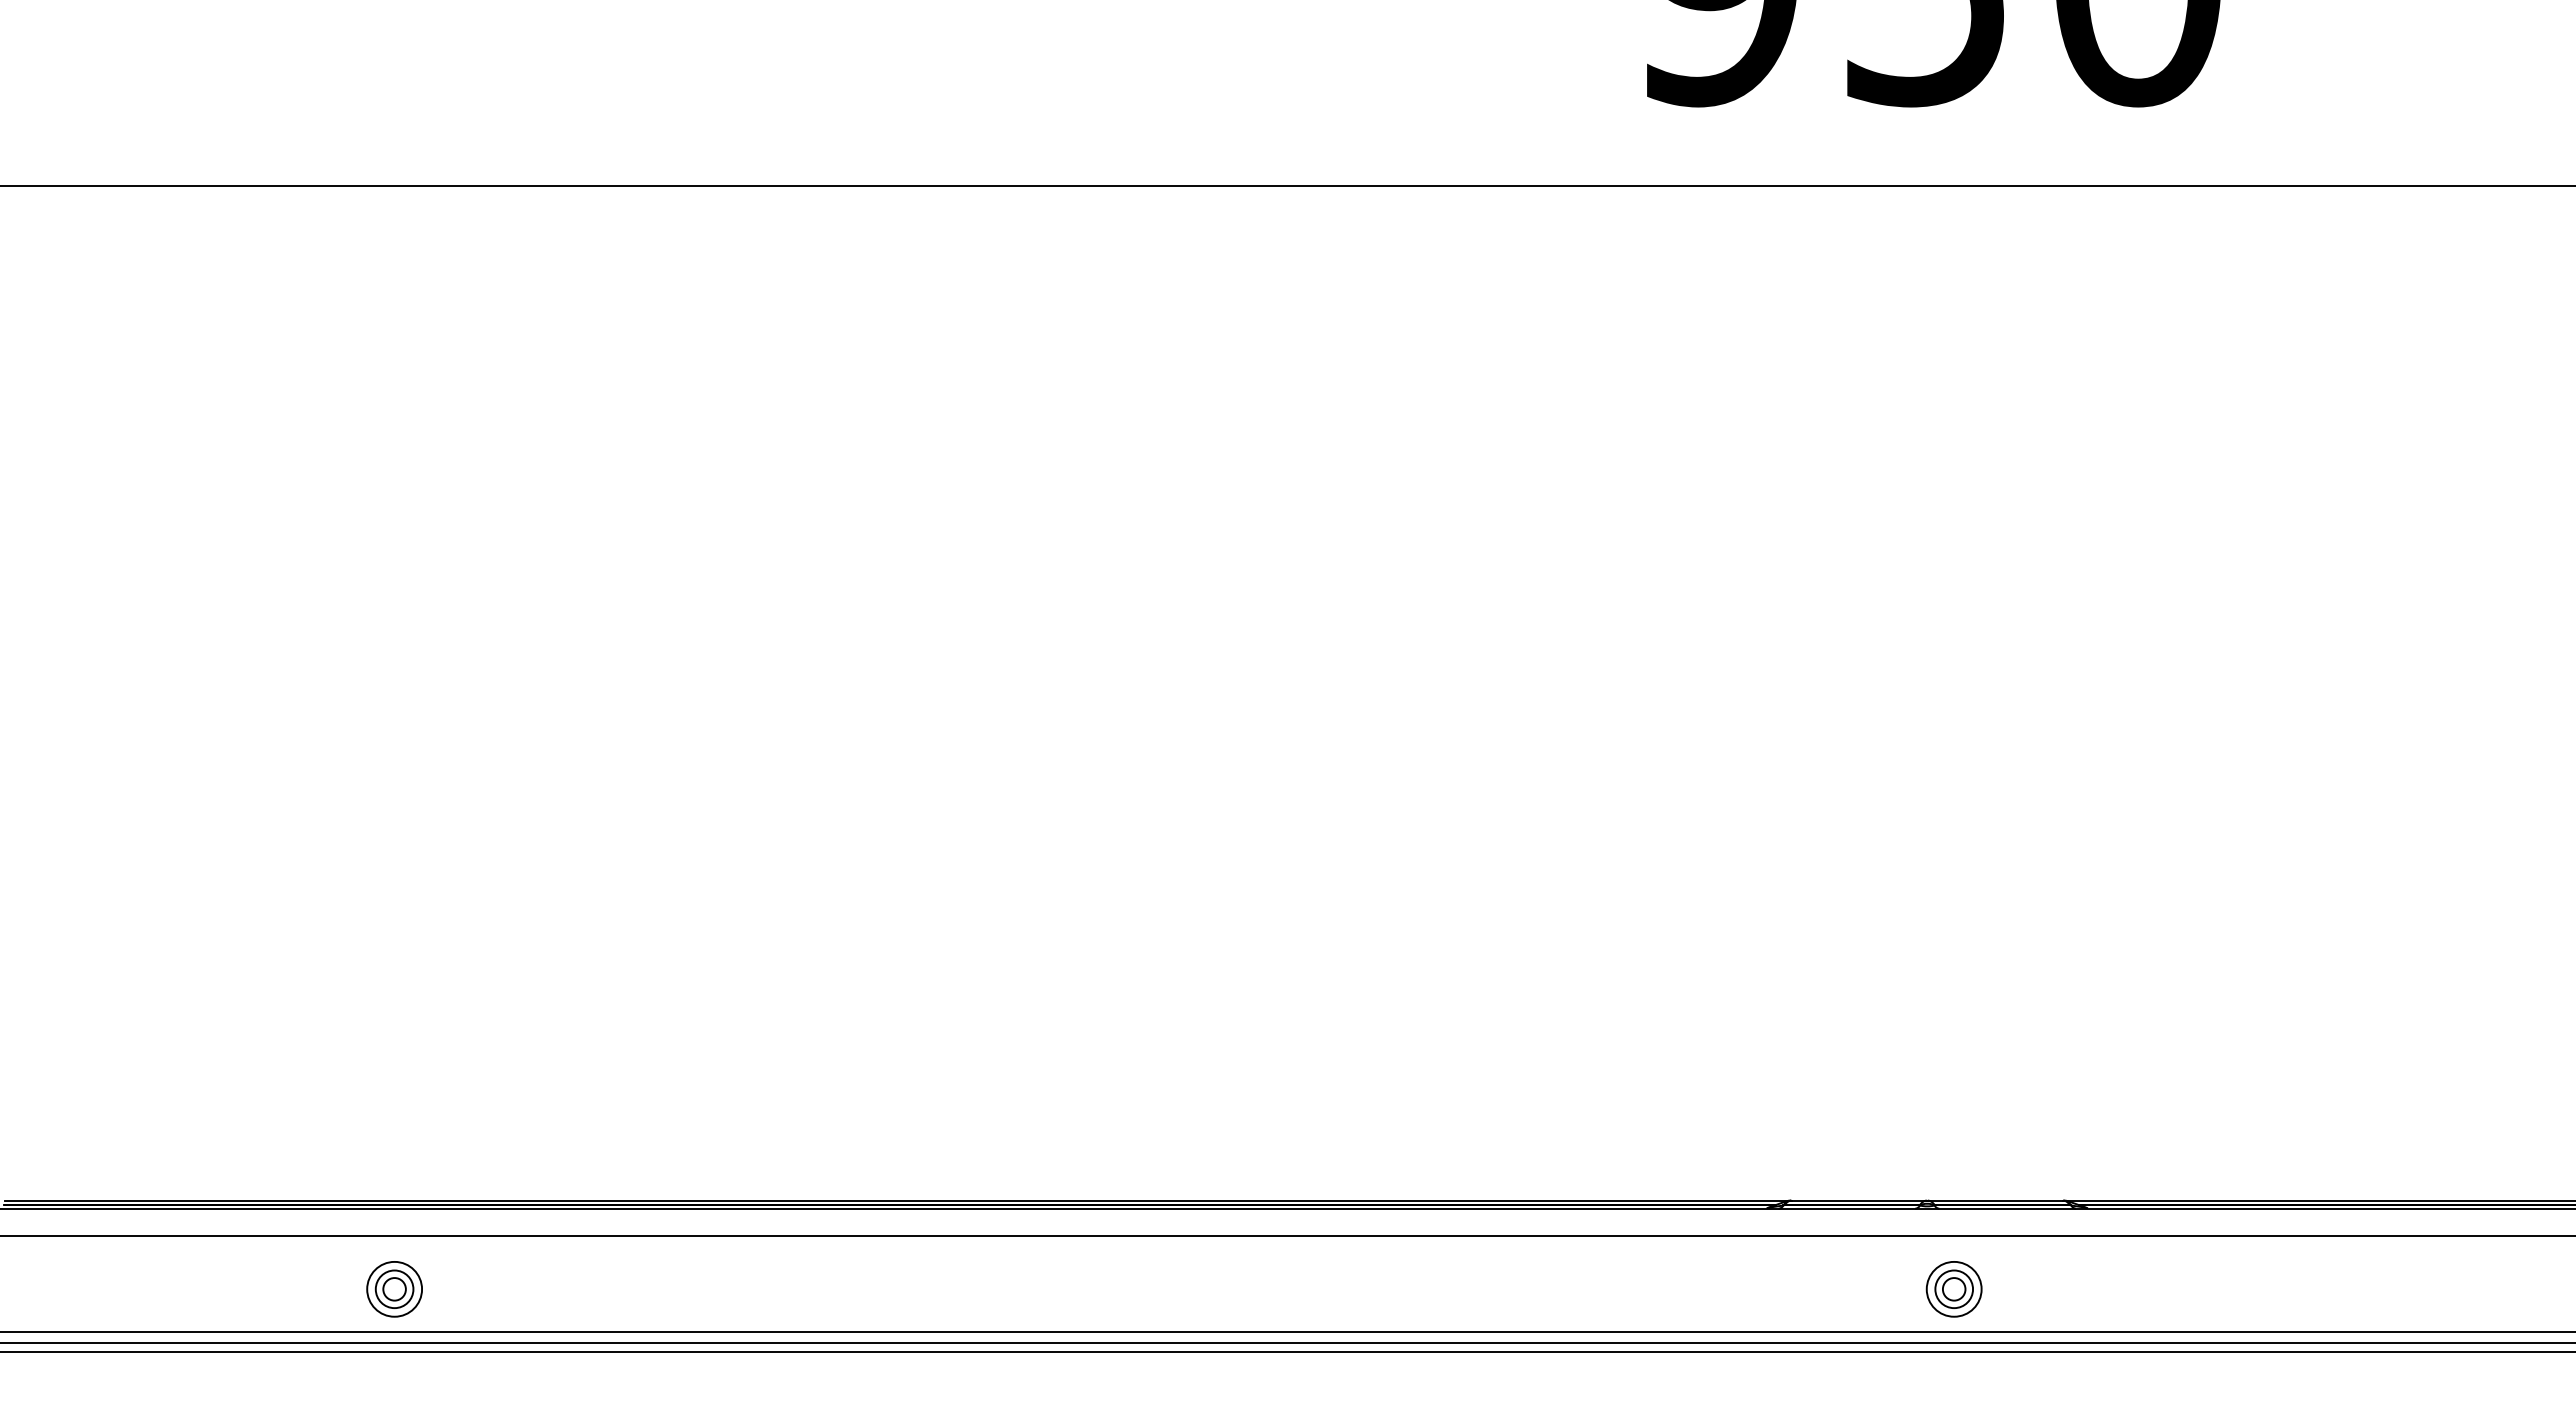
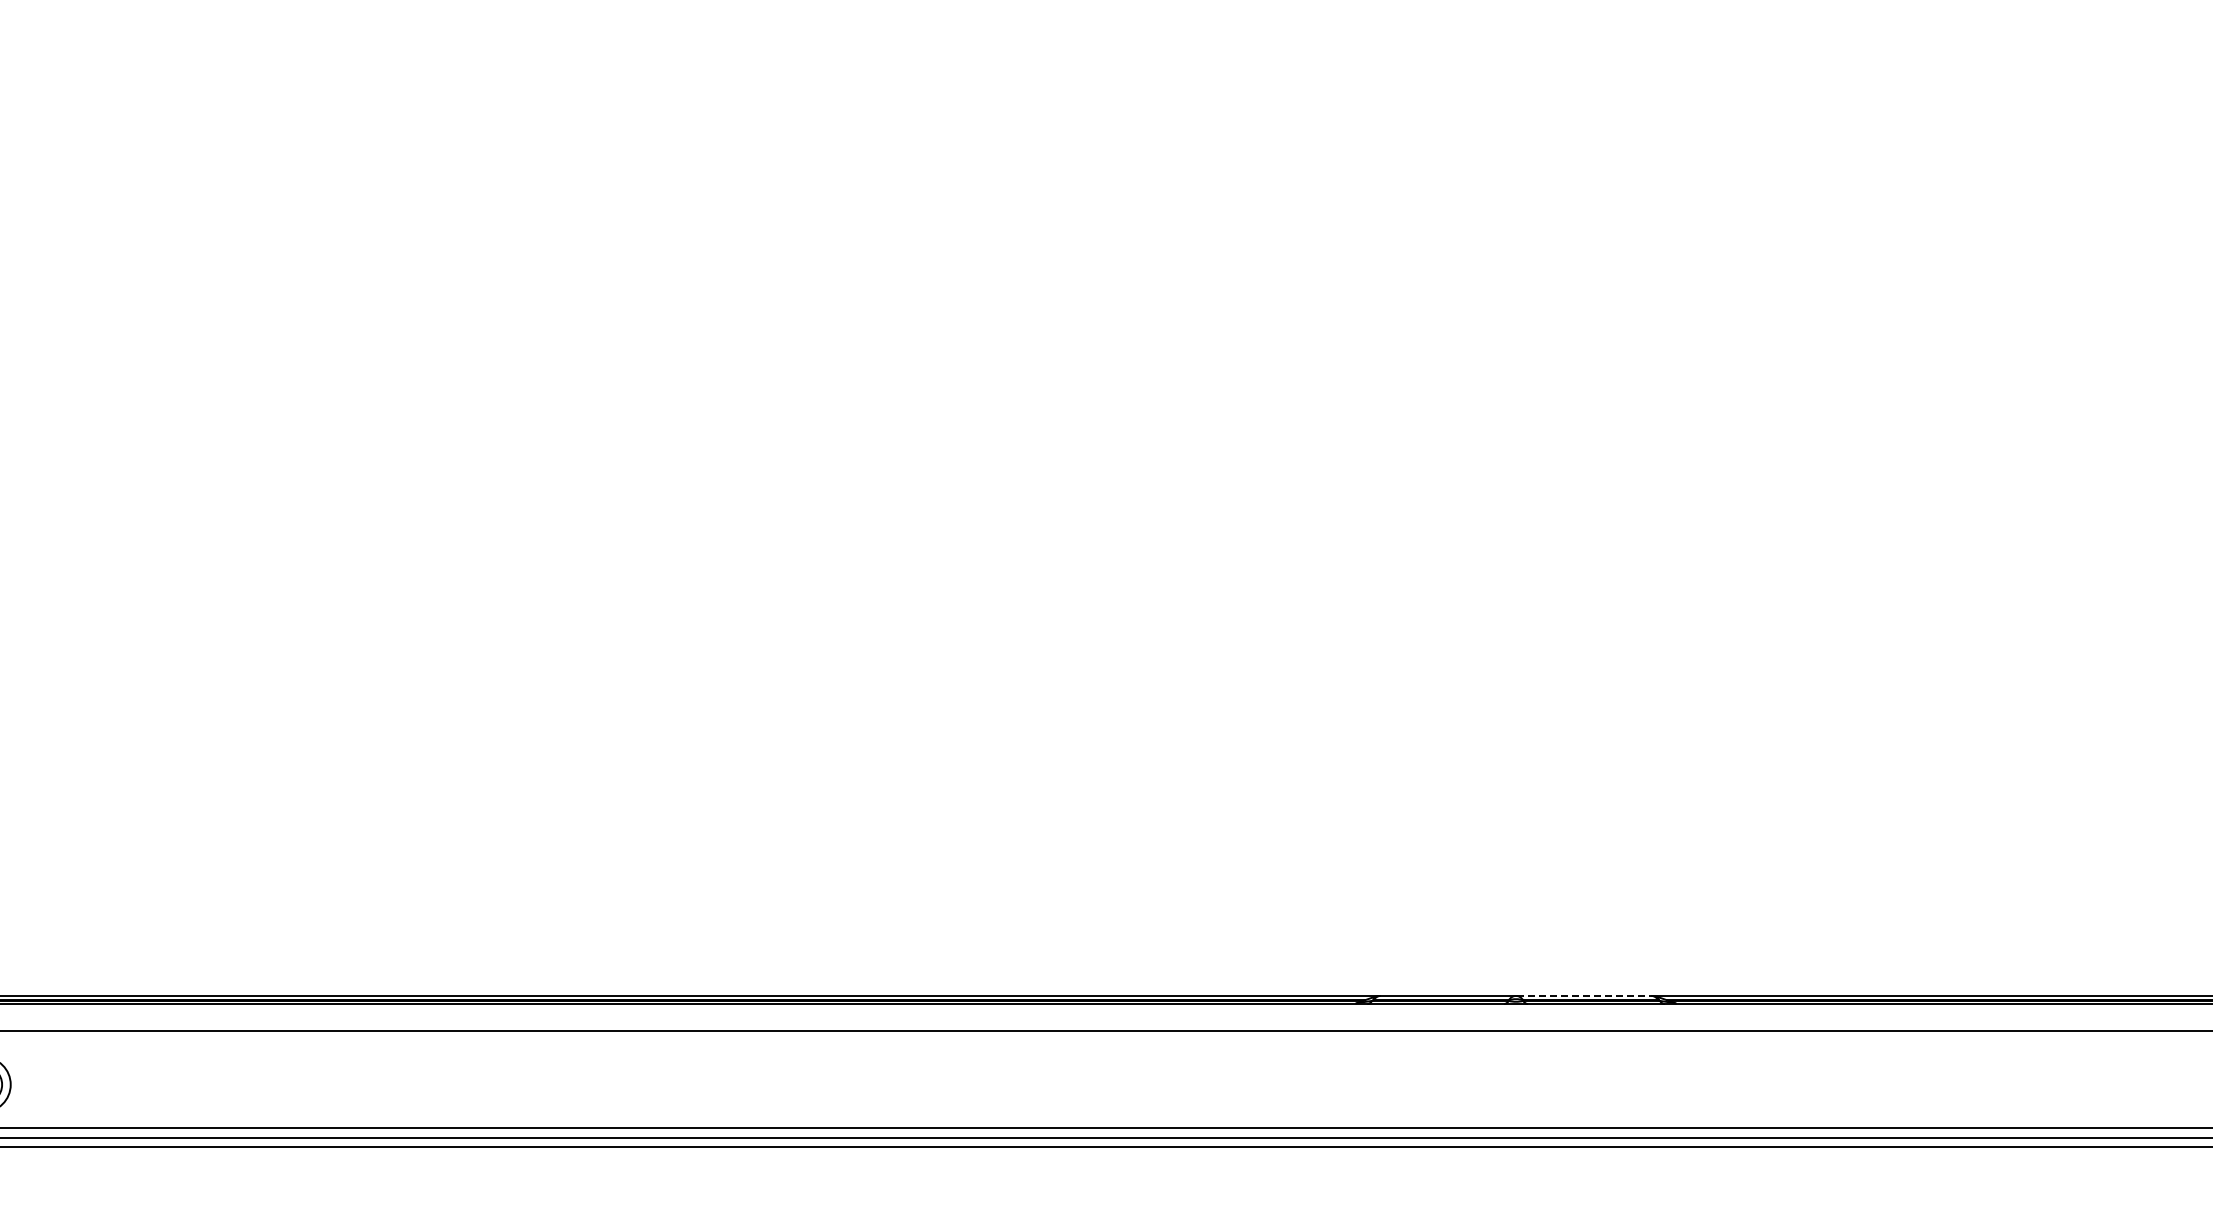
line: (1995, 1200) -> (1584, 995), solid -> dashed
part: (1953, 1289) -> (1542, 1084), removed

